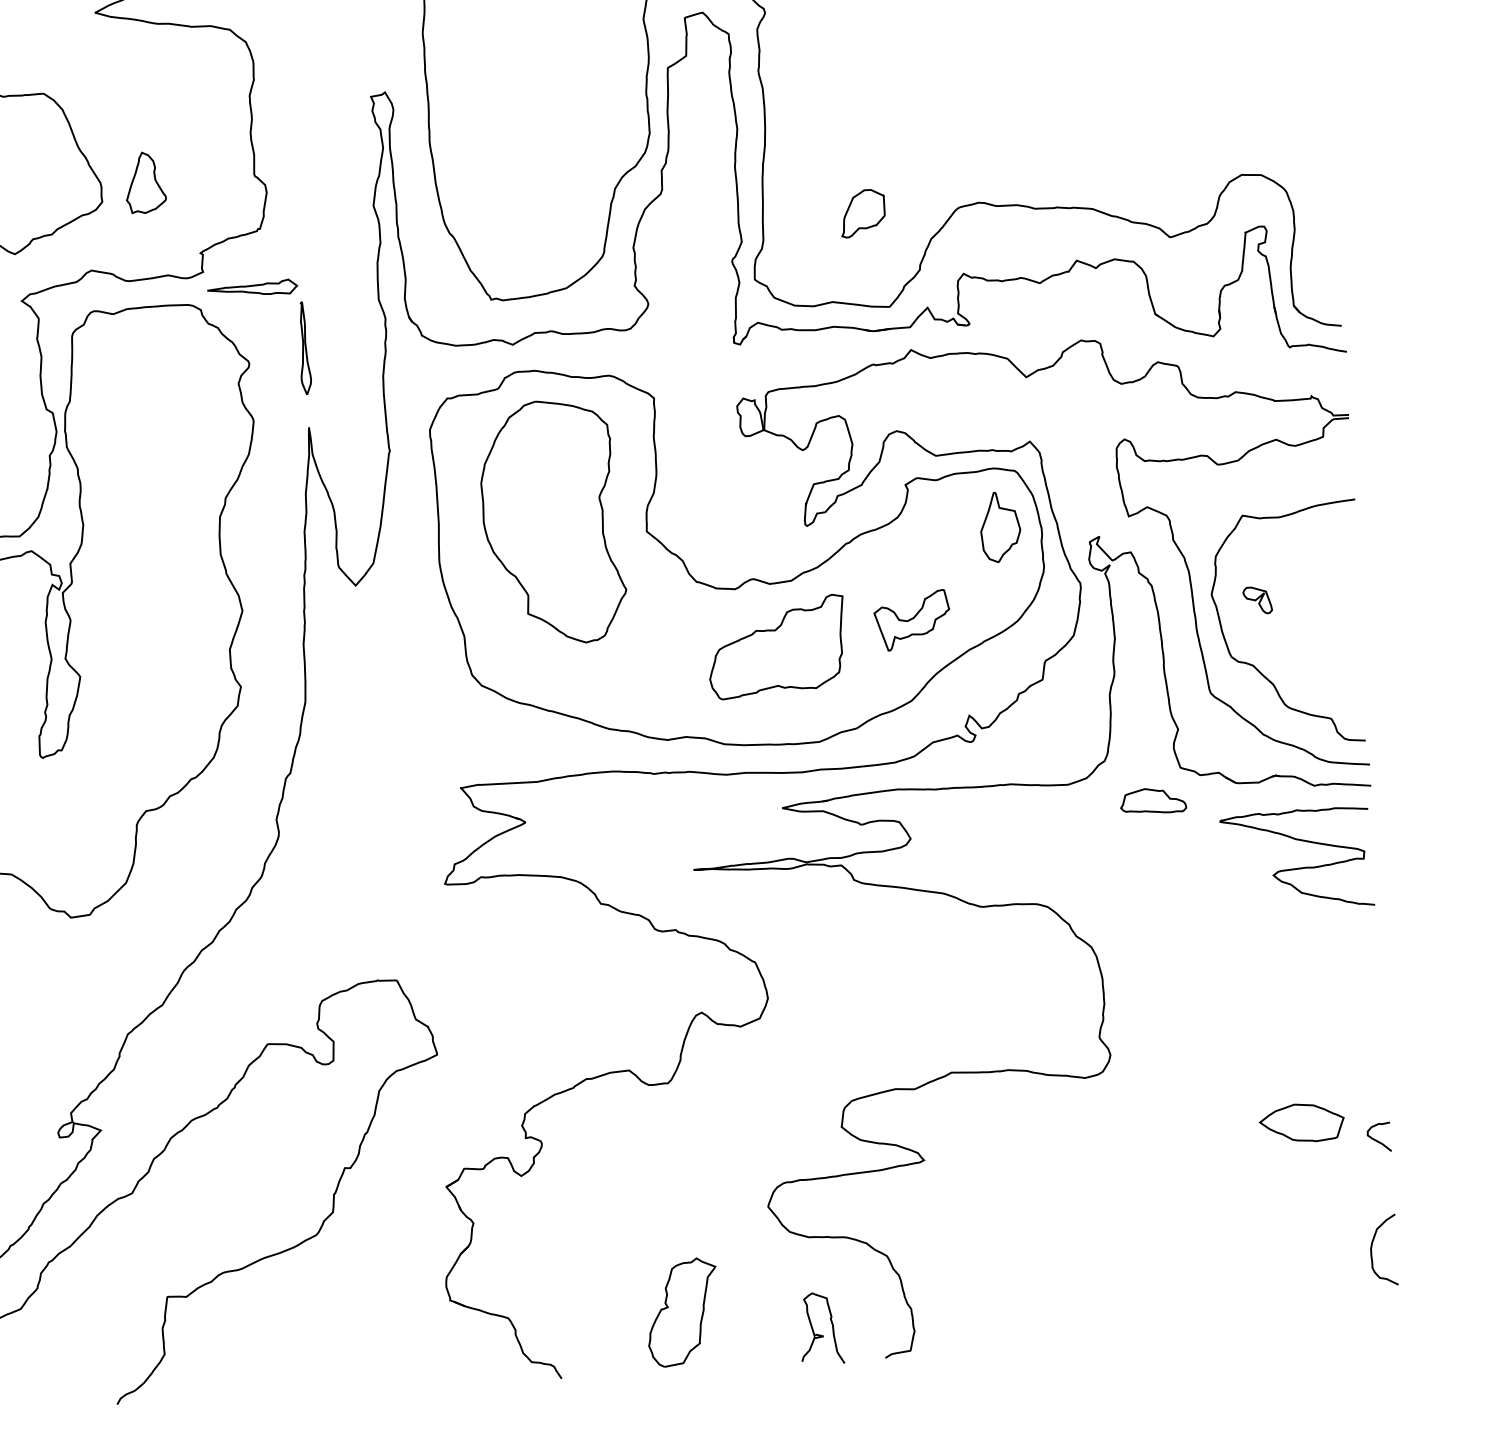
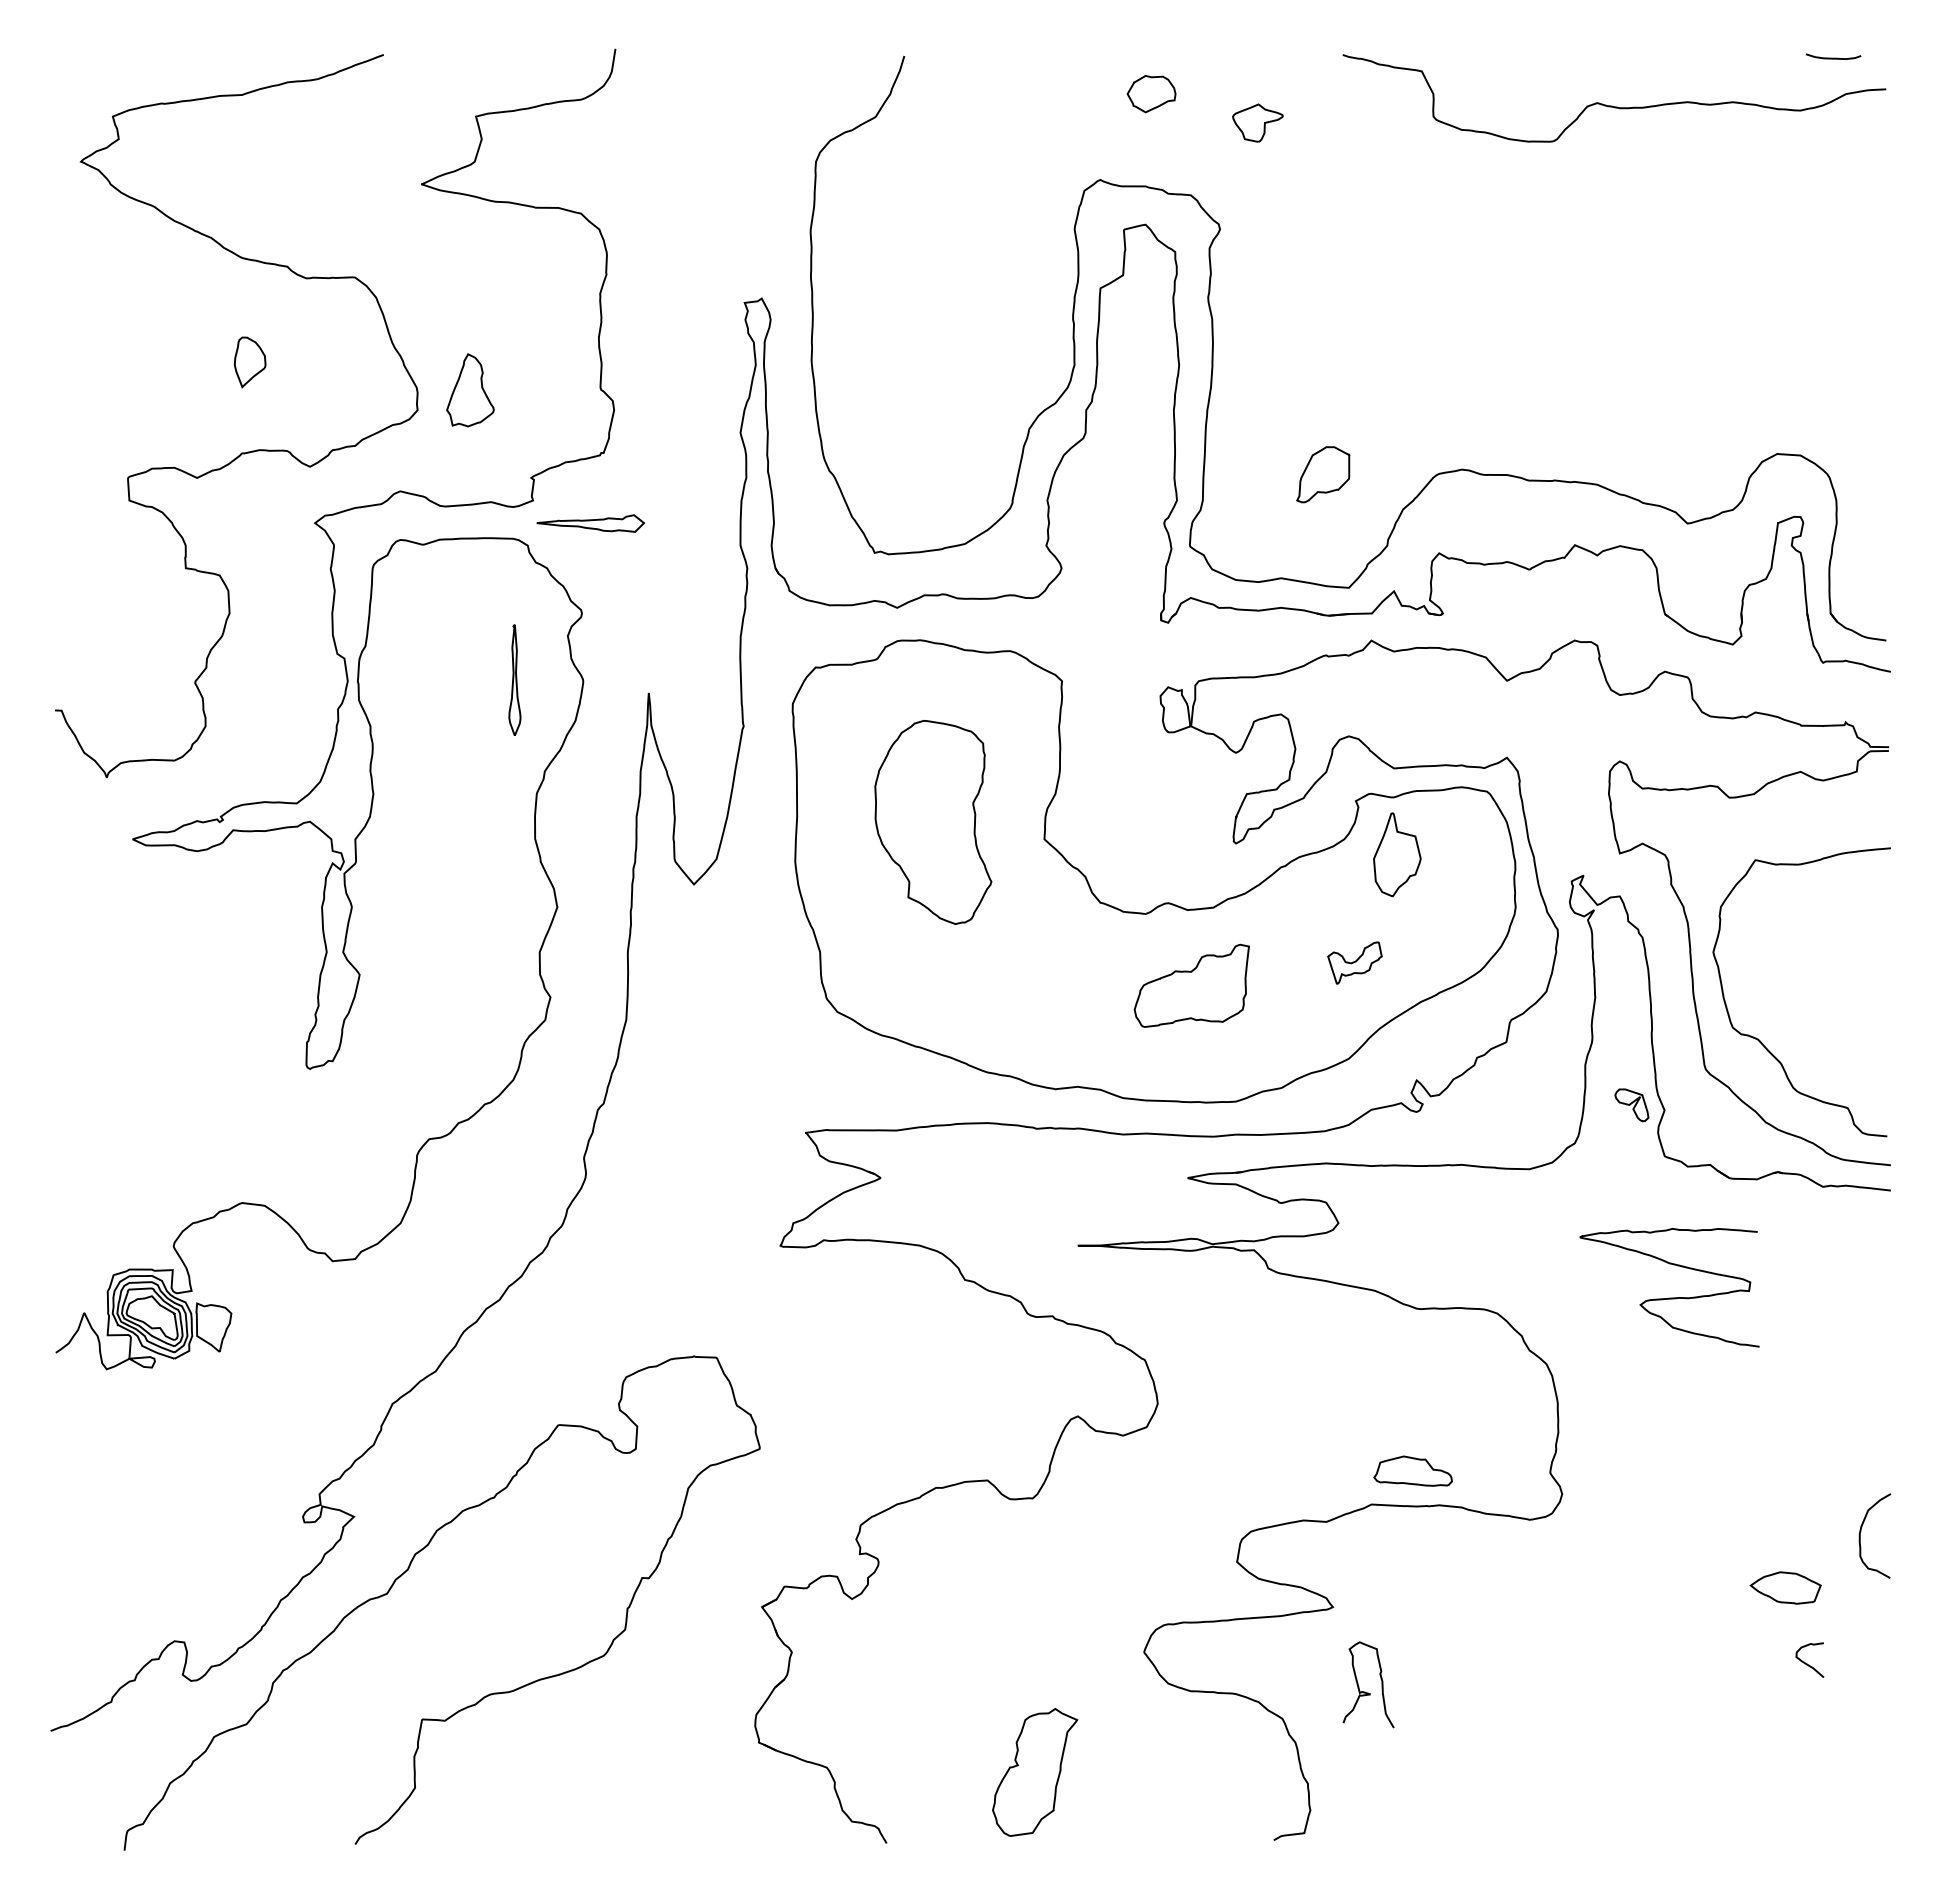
part: (304, 347) -> (514, 679), moved
part: (553, 522) -> (933, 822), size x0.7
part: (1000, 526) -> (1397, 854), moved
part: (1257, 600) -> (1631, 1105), moved
part: (911, 620) -> (1354, 962), size x0.6
part: (776, 646) -> (1191, 985), size x0.7
part: (1152, 800) -> (1412, 1470), moved
curve: (1297, 867) -> (1669, 1297), moved
part: (1301, 1122) -> (1785, 1587), size x0.7
curve: (1377, 1140) -> (1807, 1663), moved
curve: (1372, 1247) -> (1861, 1531), moved
curve: (819, 1334) -> (1365, 1691), moved

